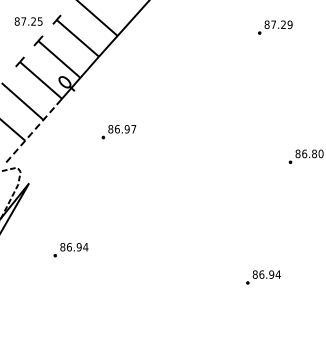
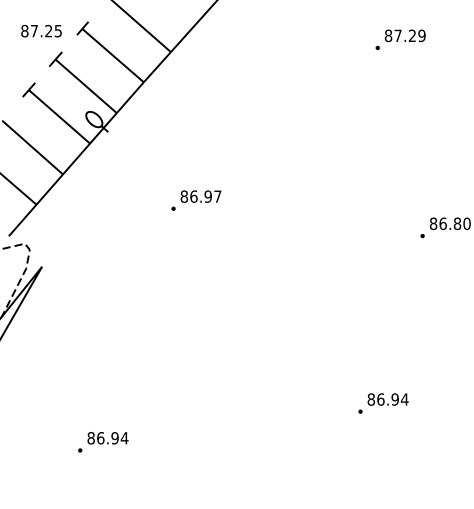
part: (118, 132) -> (195, 201), moved
line: (31, 133) -> (45, 194), dashed -> solid
part: (70, 250) -> (102, 442), moved

